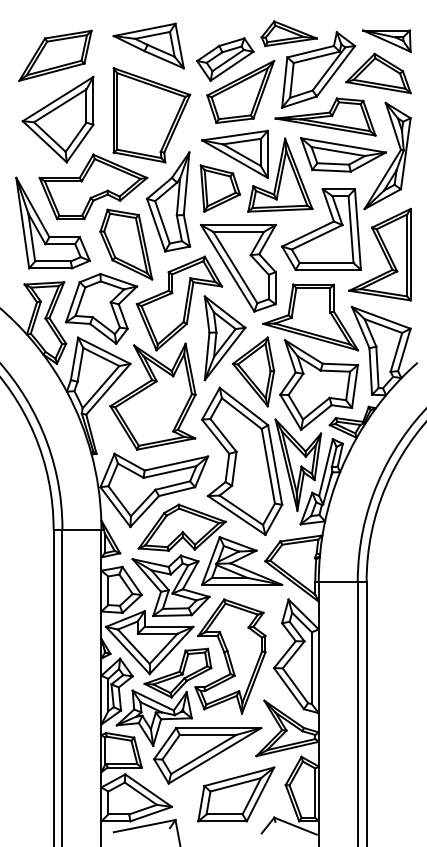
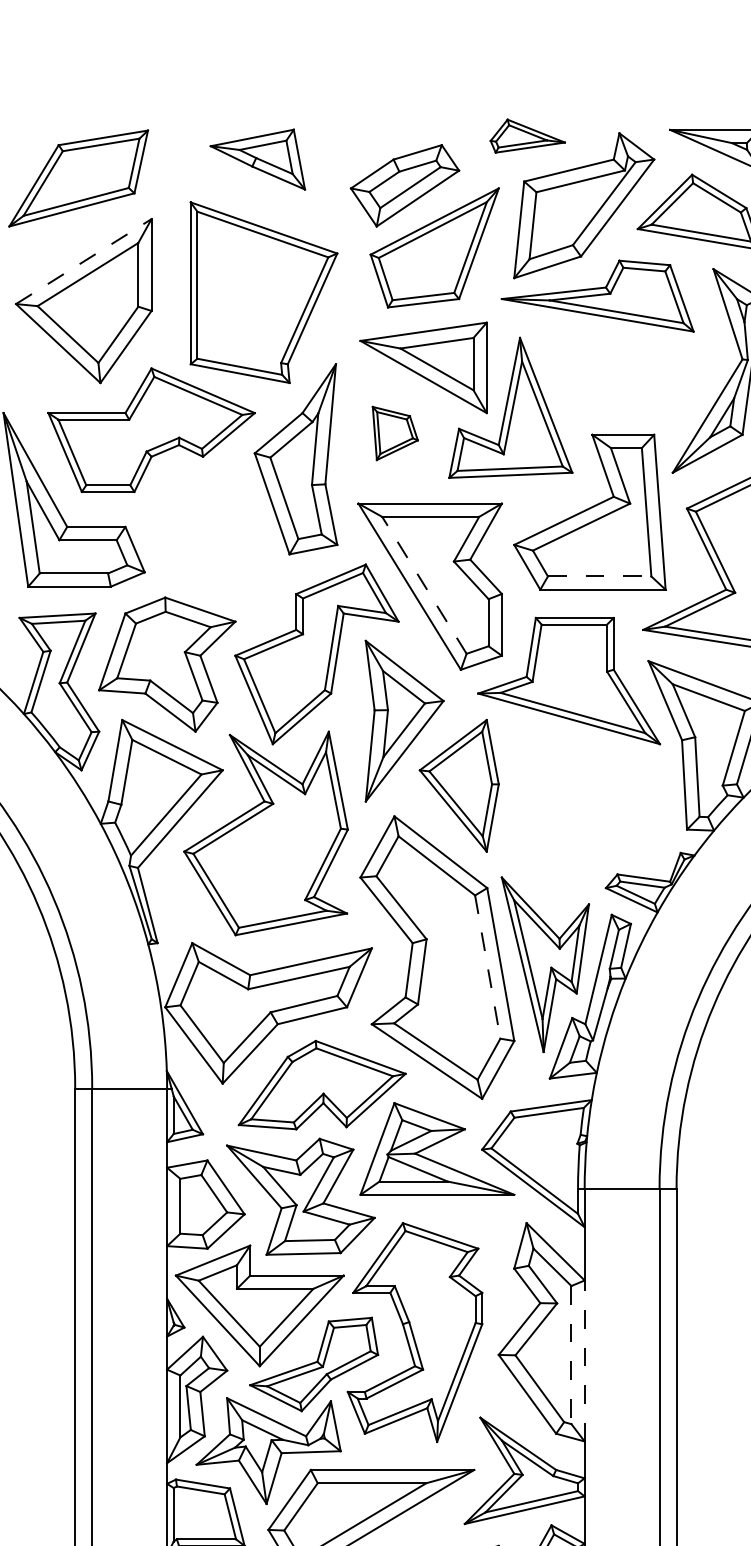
part: (288, 33) -> (526, 135), size x0.7
part: (148, 45) -> (257, 158), size x0.7
line: (58, 99) -> (84, 262), solid -> dashed
part: (343, 154) -> (632, 368), removed
part: (219, 188) -> (393, 433), size x0.6
part: (126, 244) -> (215, 540), removed
line: (326, 262) -> (599, 575), solid -> dashed
line: (235, 267) -> (424, 585), solid -> dashed
part: (318, 384) -> (584, 809), removed
line: (268, 466) -> (488, 967), solid -> dashed
line: (311, 668) -> (570, 1355), solid -> dashed
line: (318, 671) -> (584, 1361), solid -> dashed

